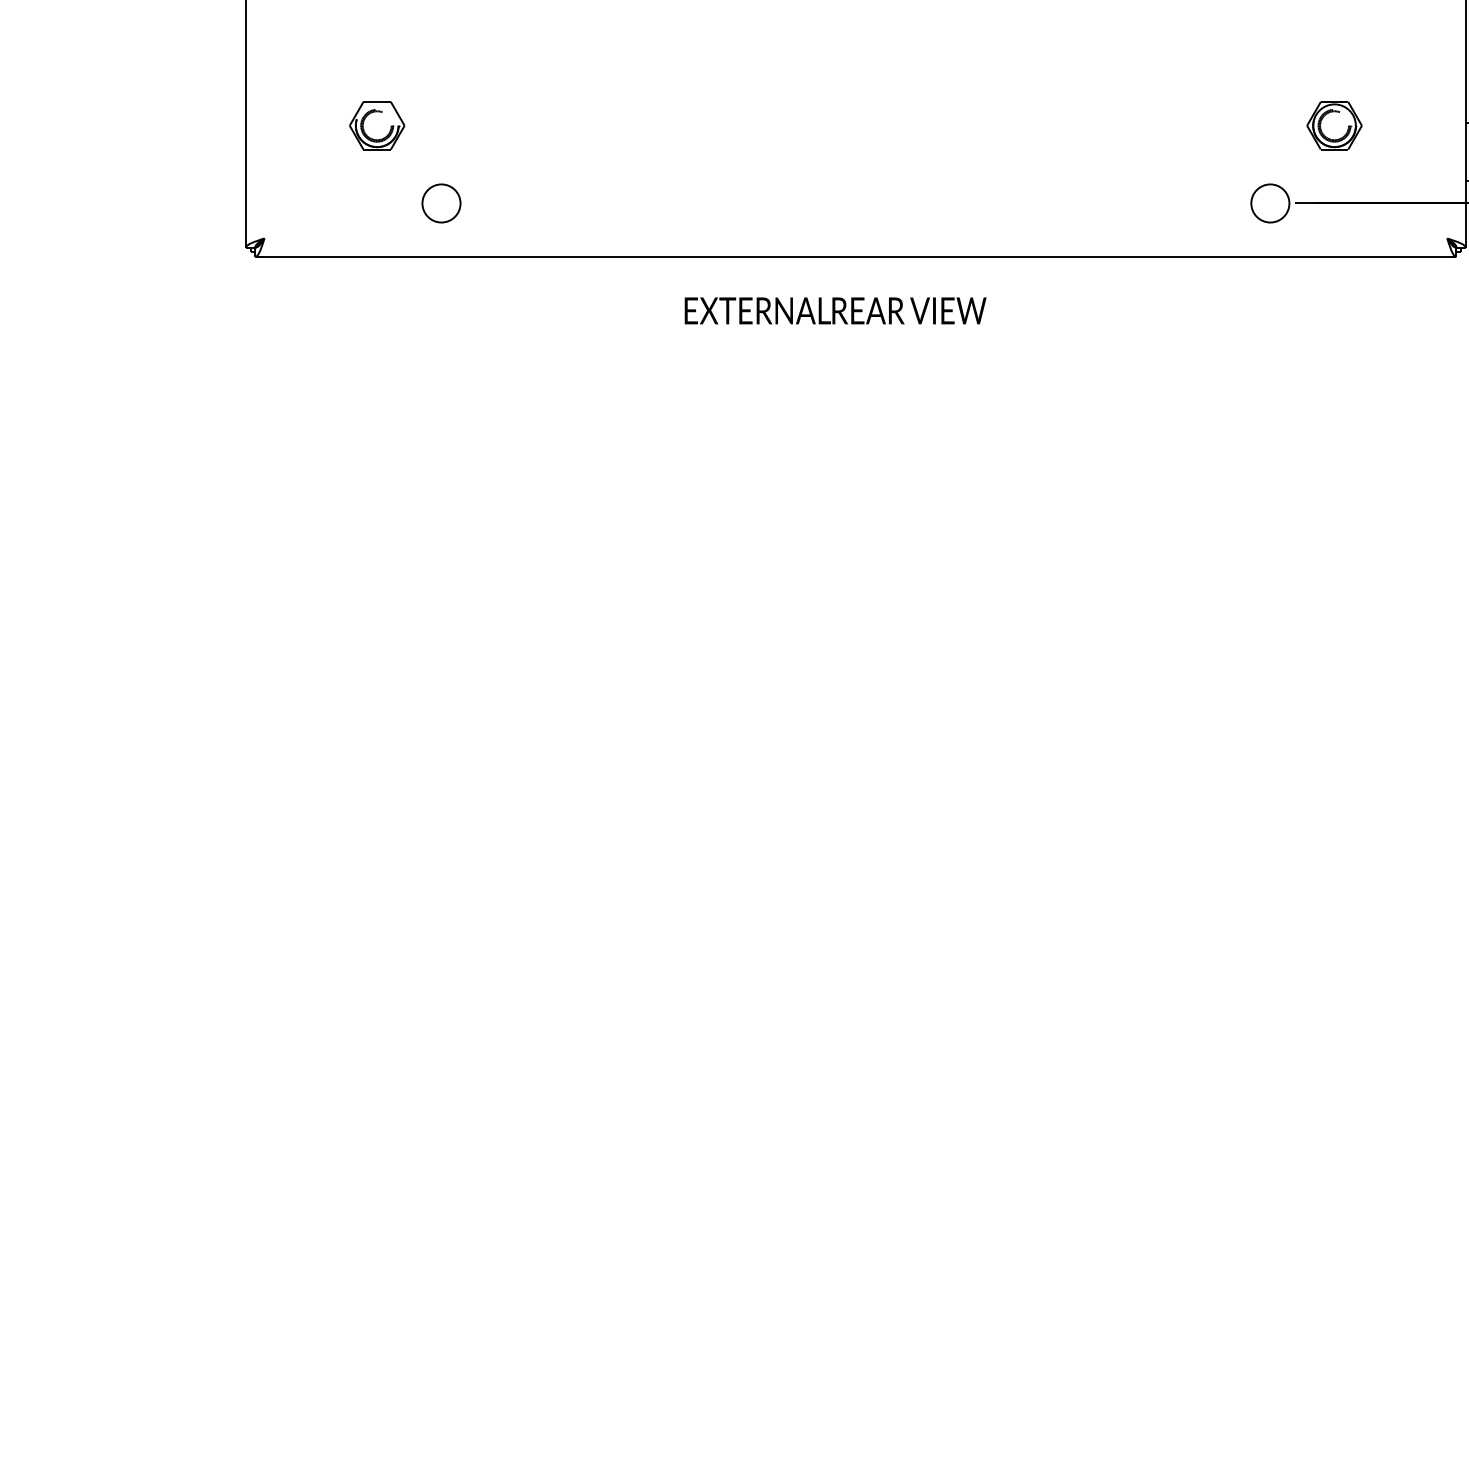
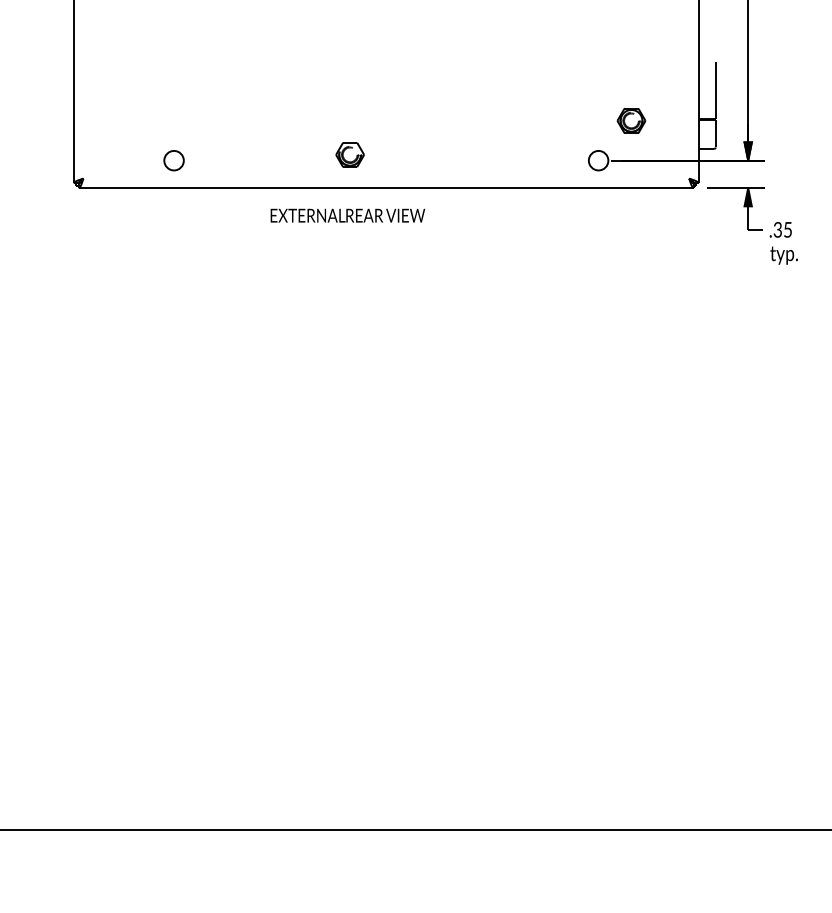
part: (375, 124) -> (349, 154), moved
text: (834, 310) -> (347, 215), moved

